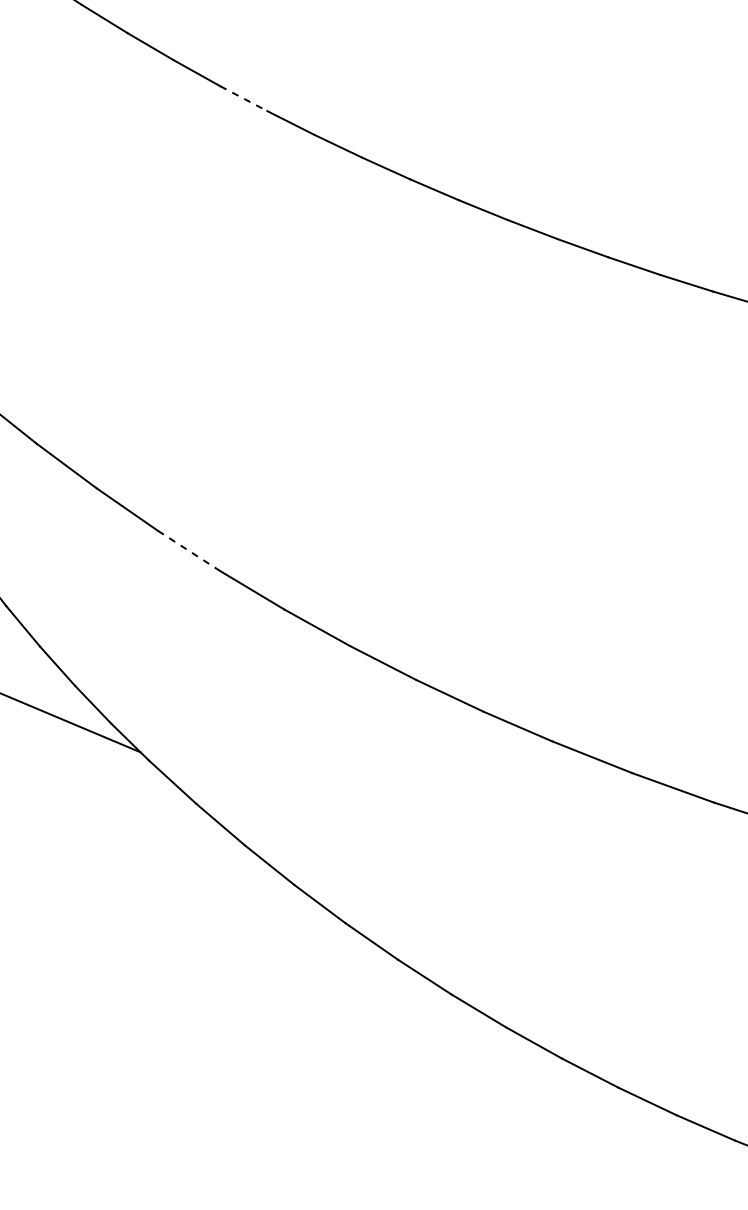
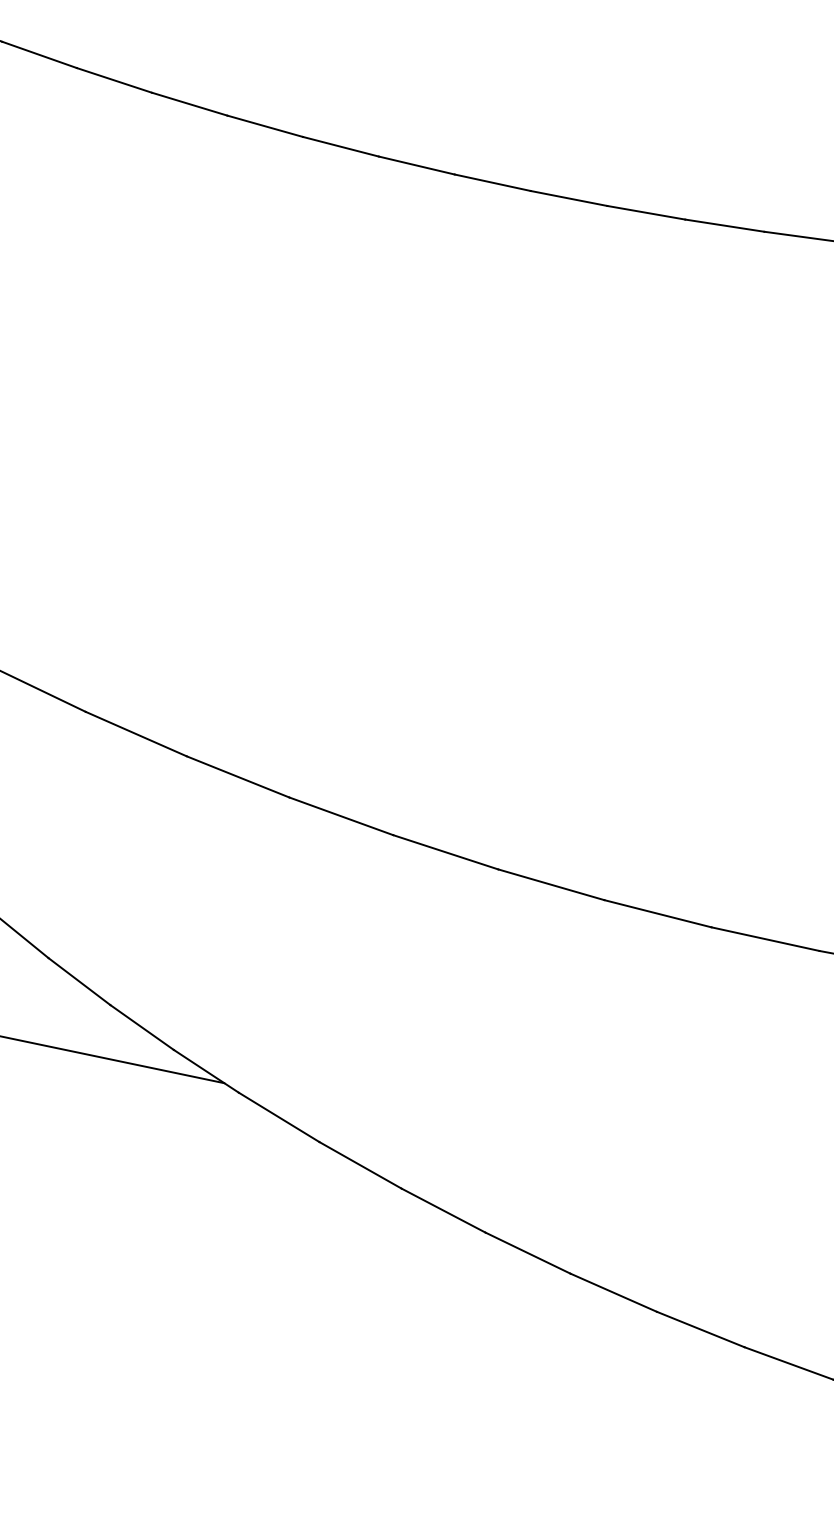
line: (243, 98) -> (189, 104), dashed -> solid
line: (188, 550) -> (236, 776), dashed -> solid

